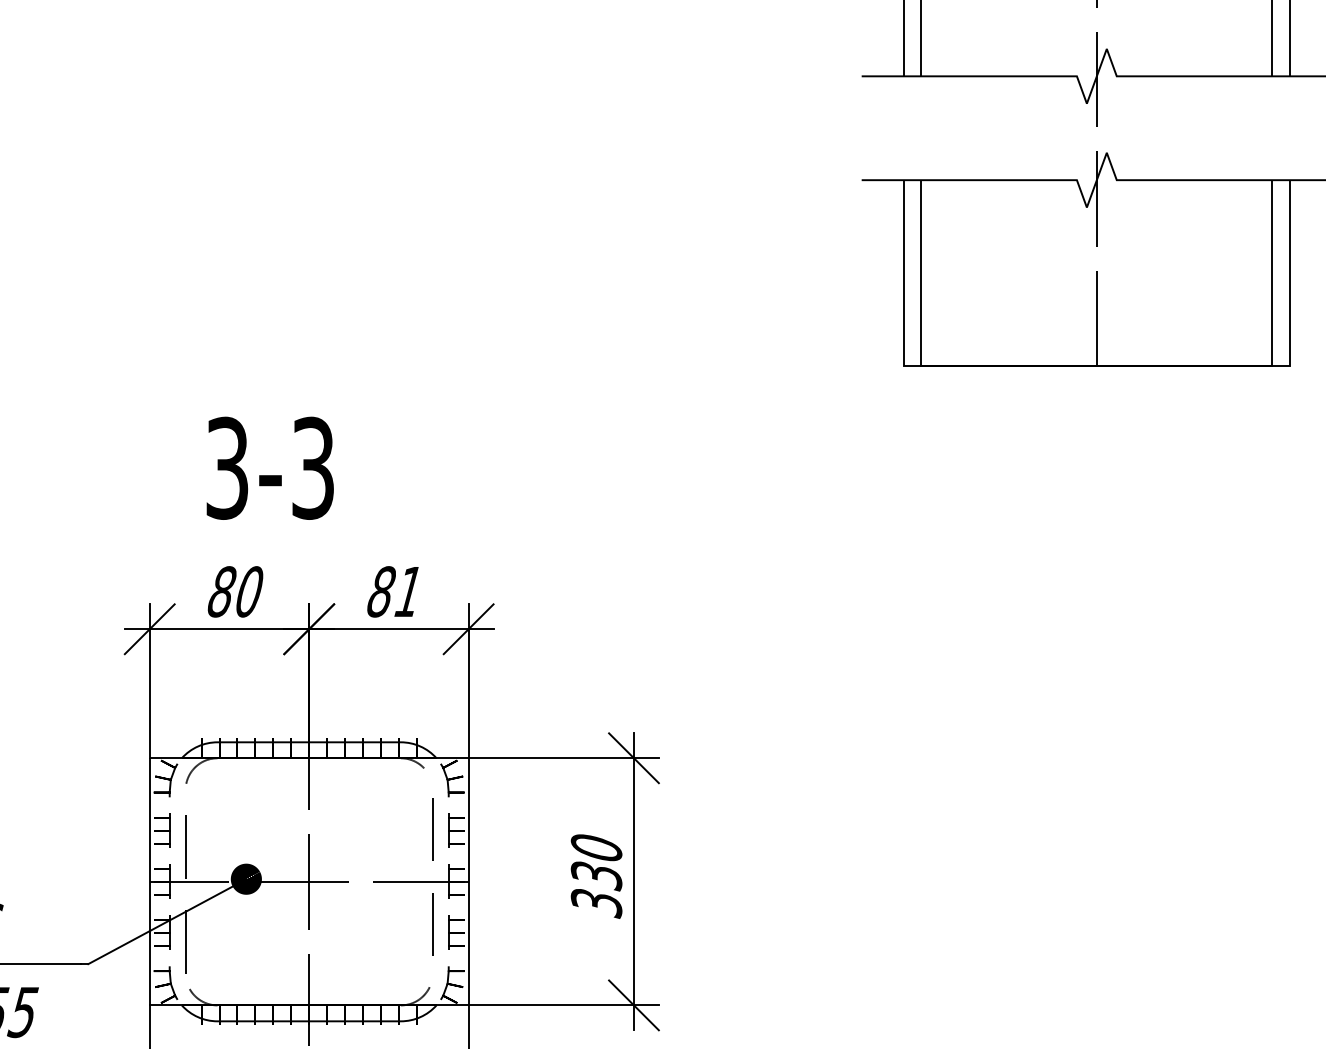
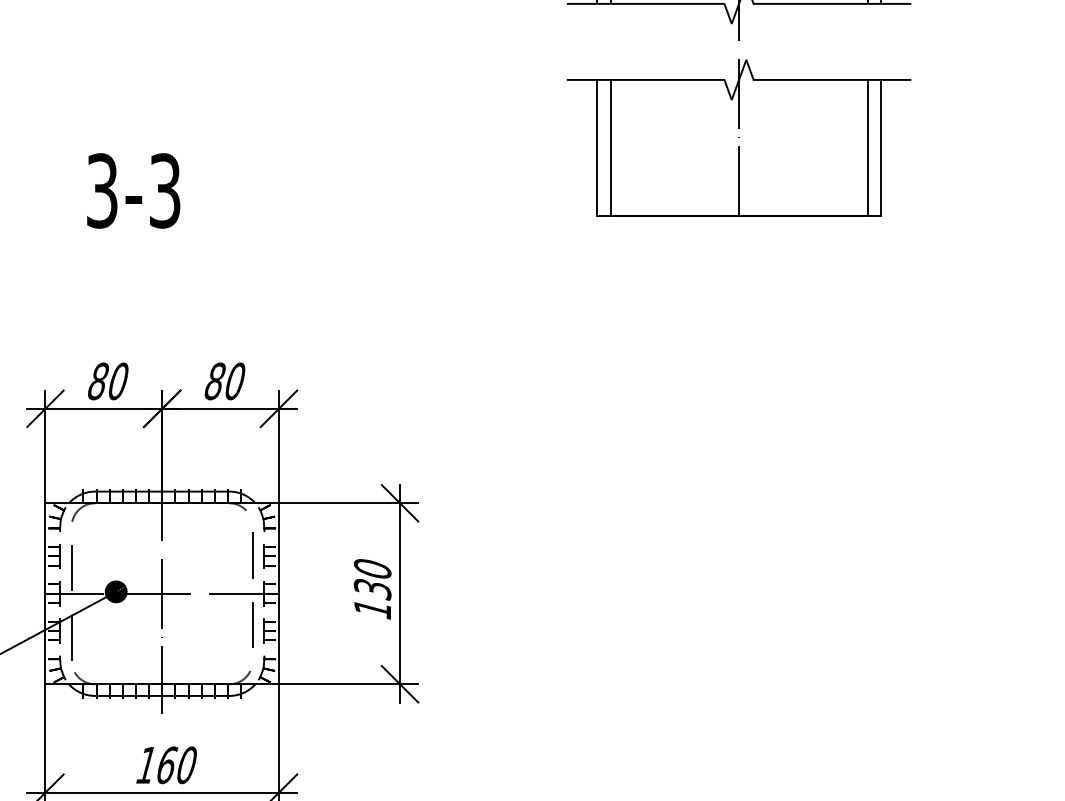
text: (269, 467) -> (133, 190), moved
text: (407, 591) -> (234, 381), 81 -> 80
text: (596, 903) -> (372, 609), 330 -> 130

